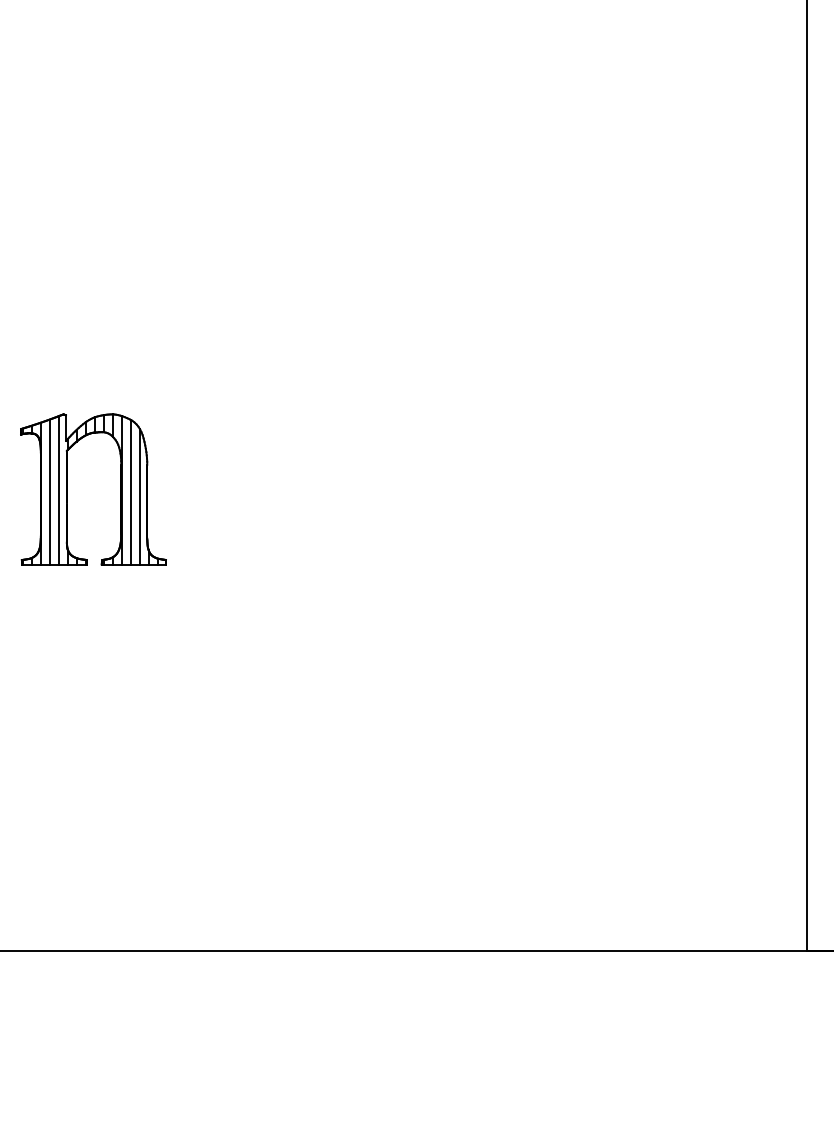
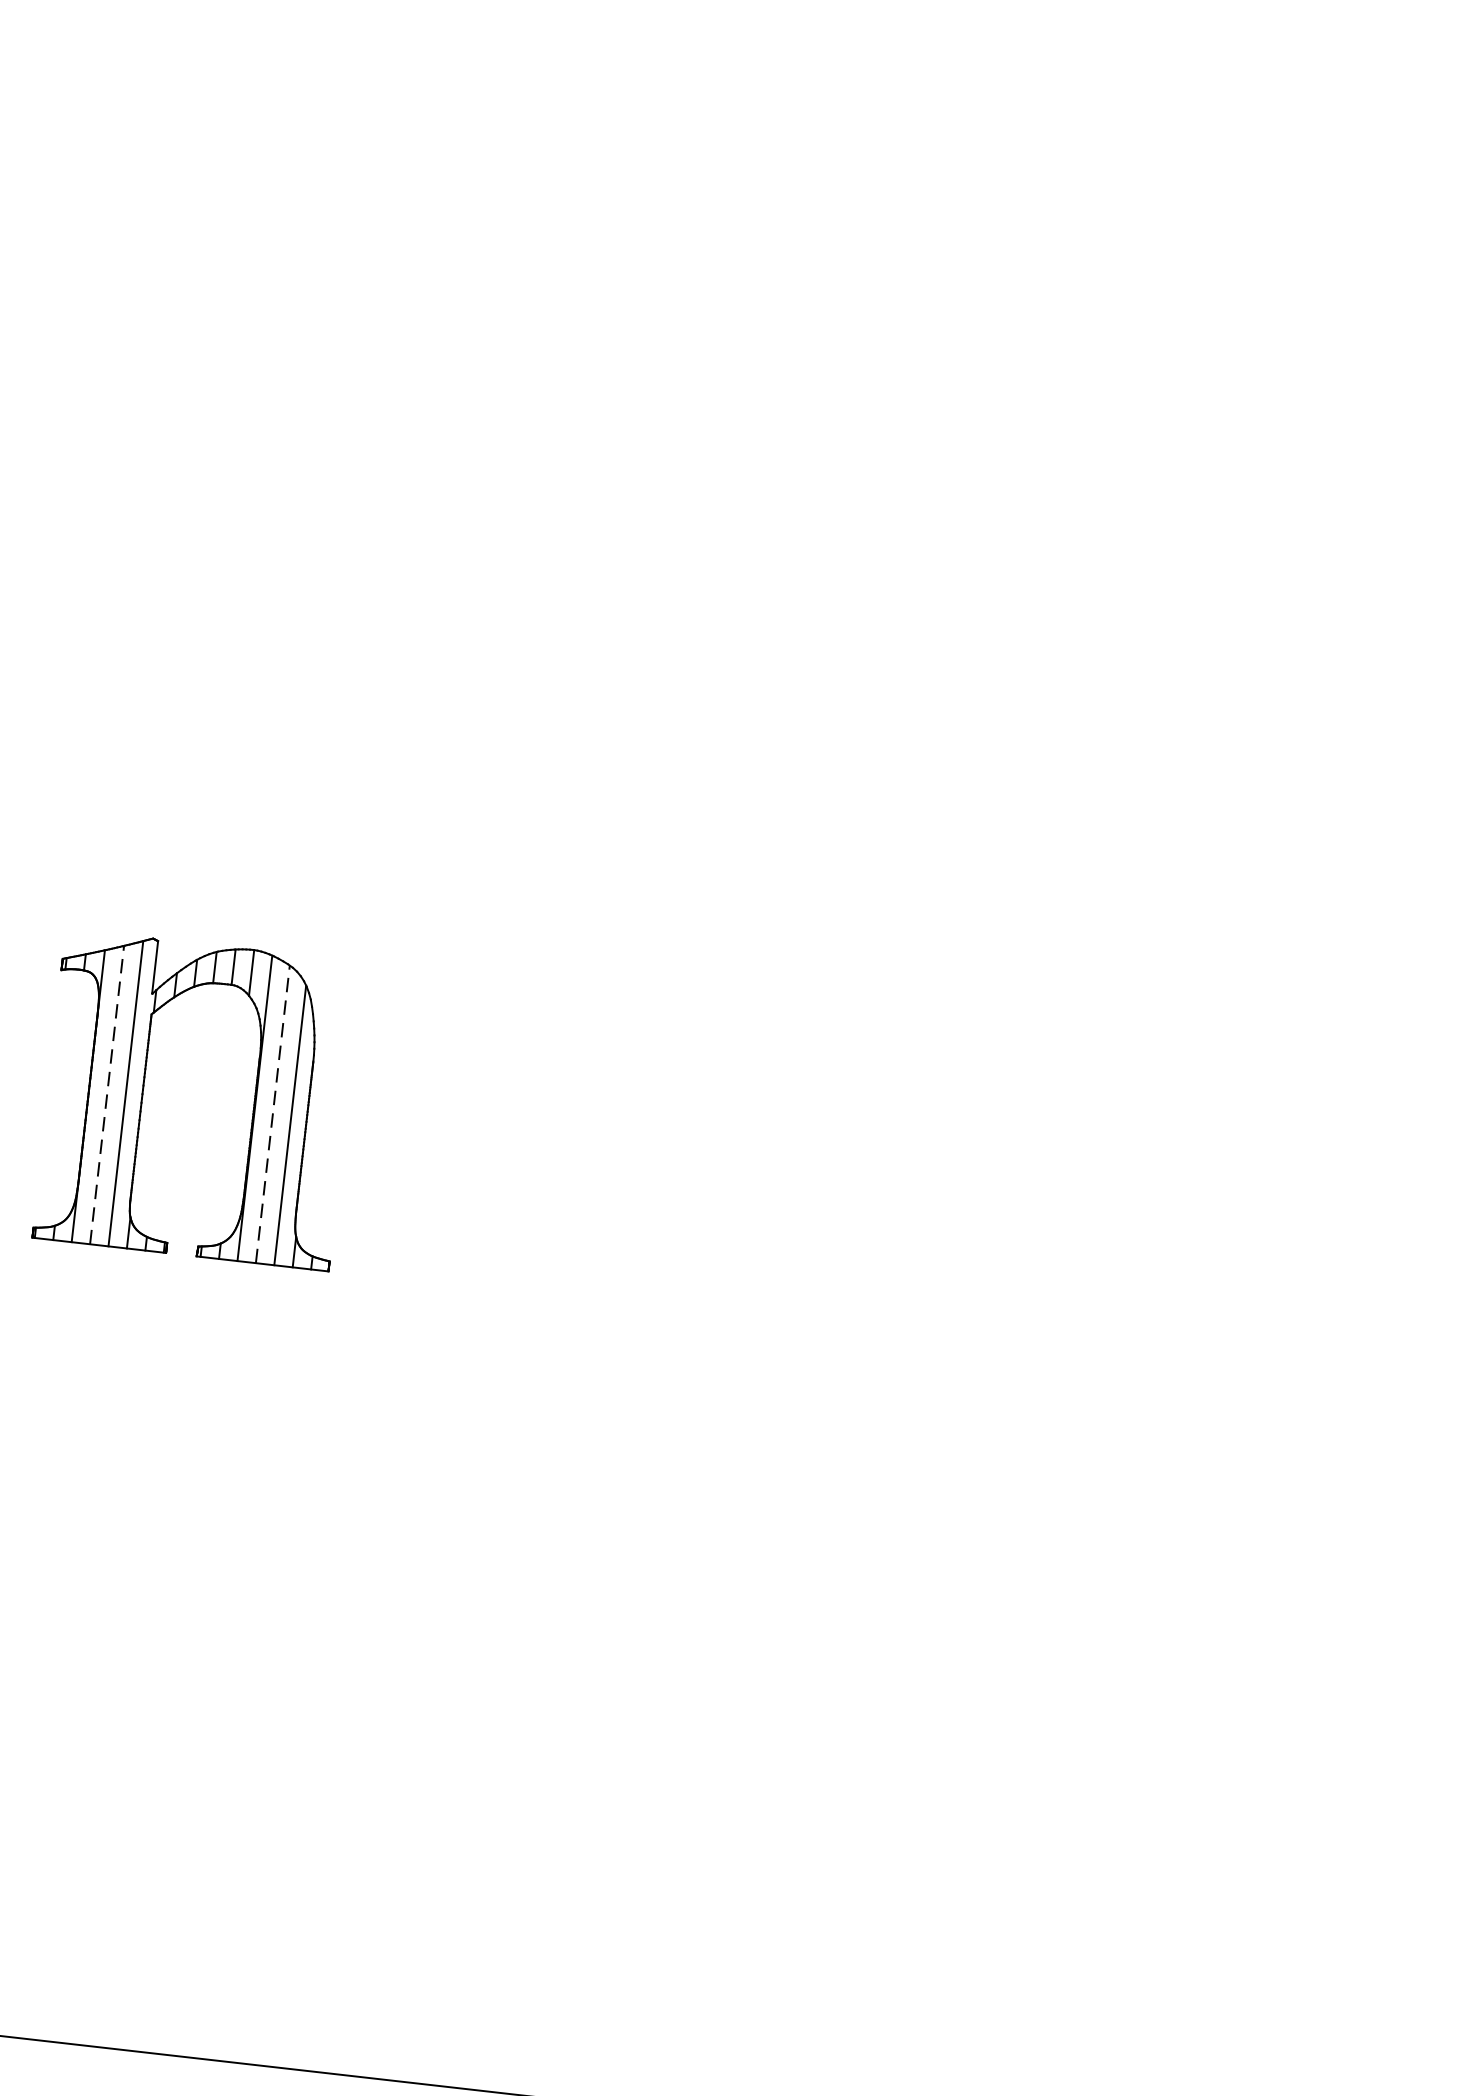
line: (49, 492) -> (106, 1095), solid -> dashed
line: (130, 492) -> (272, 1114), solid -> dashed

